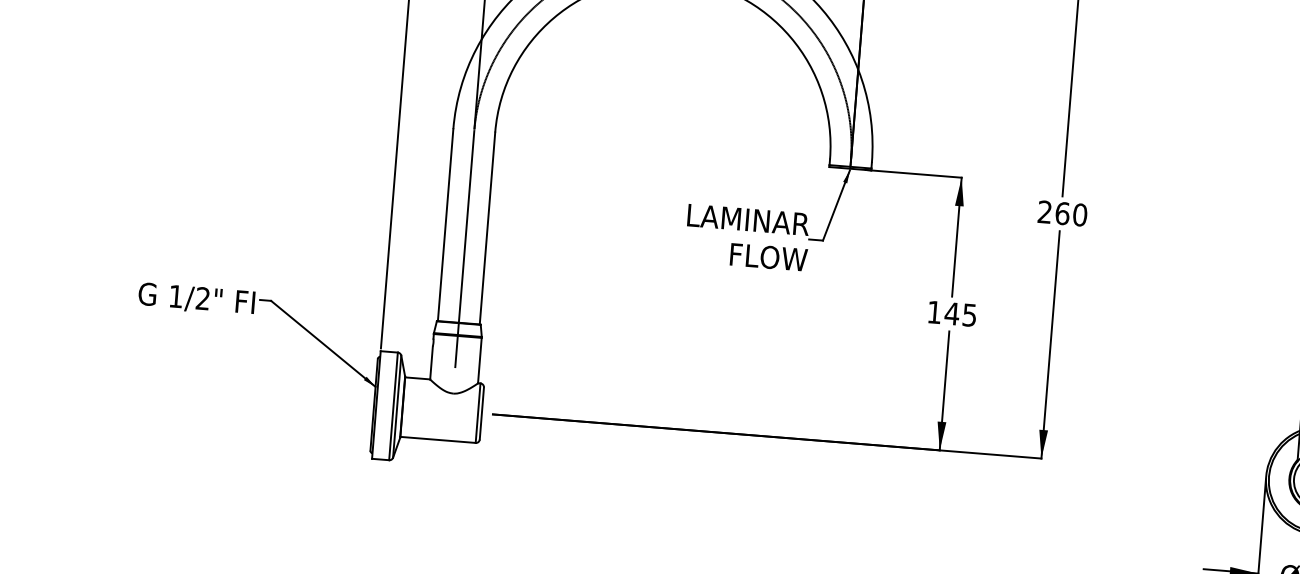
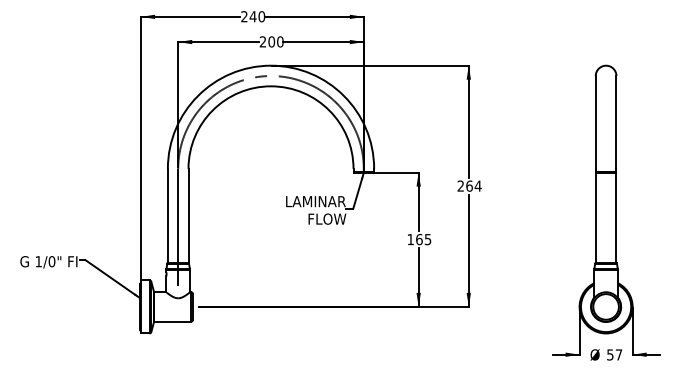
text: (1078, 213) -> (477, 185), 260 -> 264
text: (202, 298) -> (51, 261), 1/2" -> 1/0"
text: (950, 313) -> (418, 239), 145 -> 165

